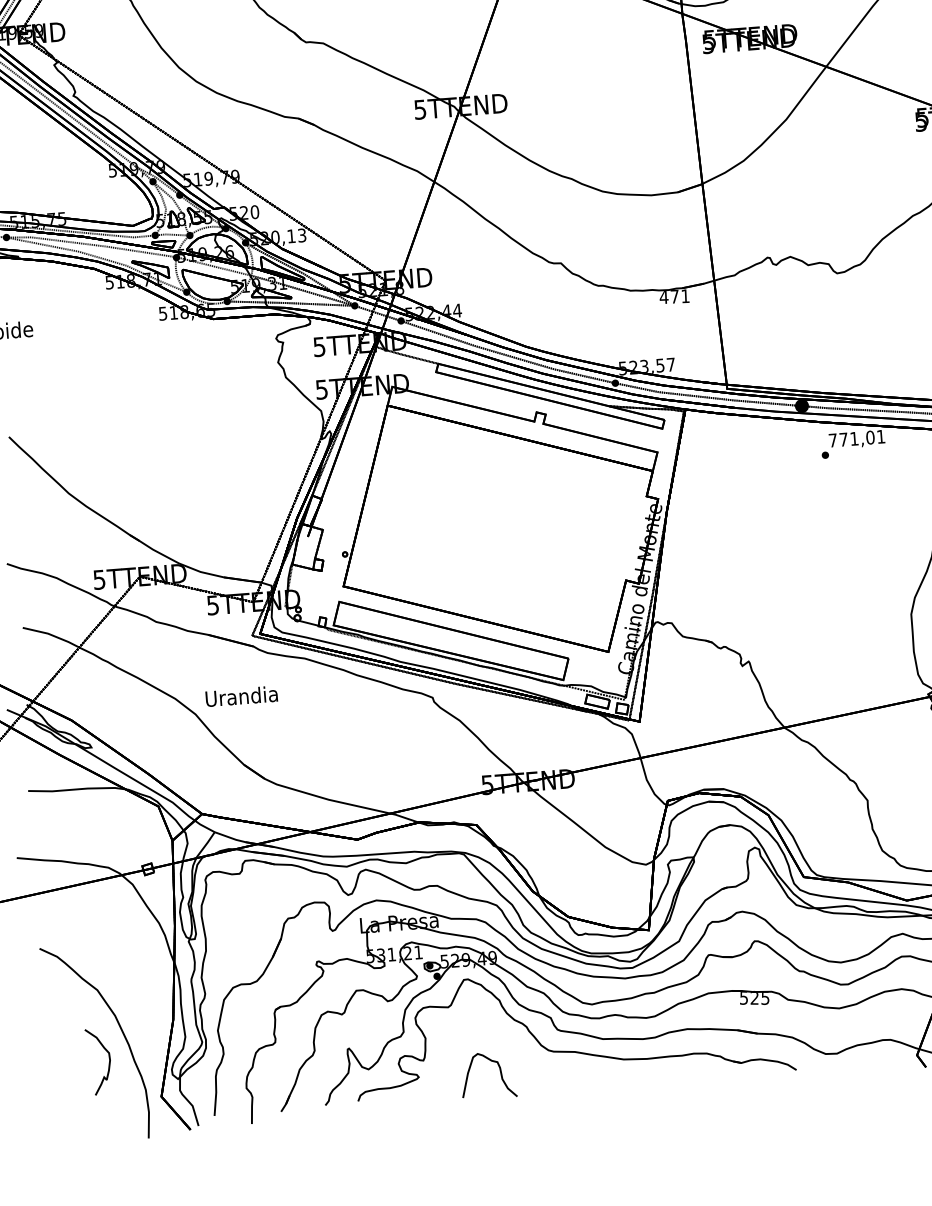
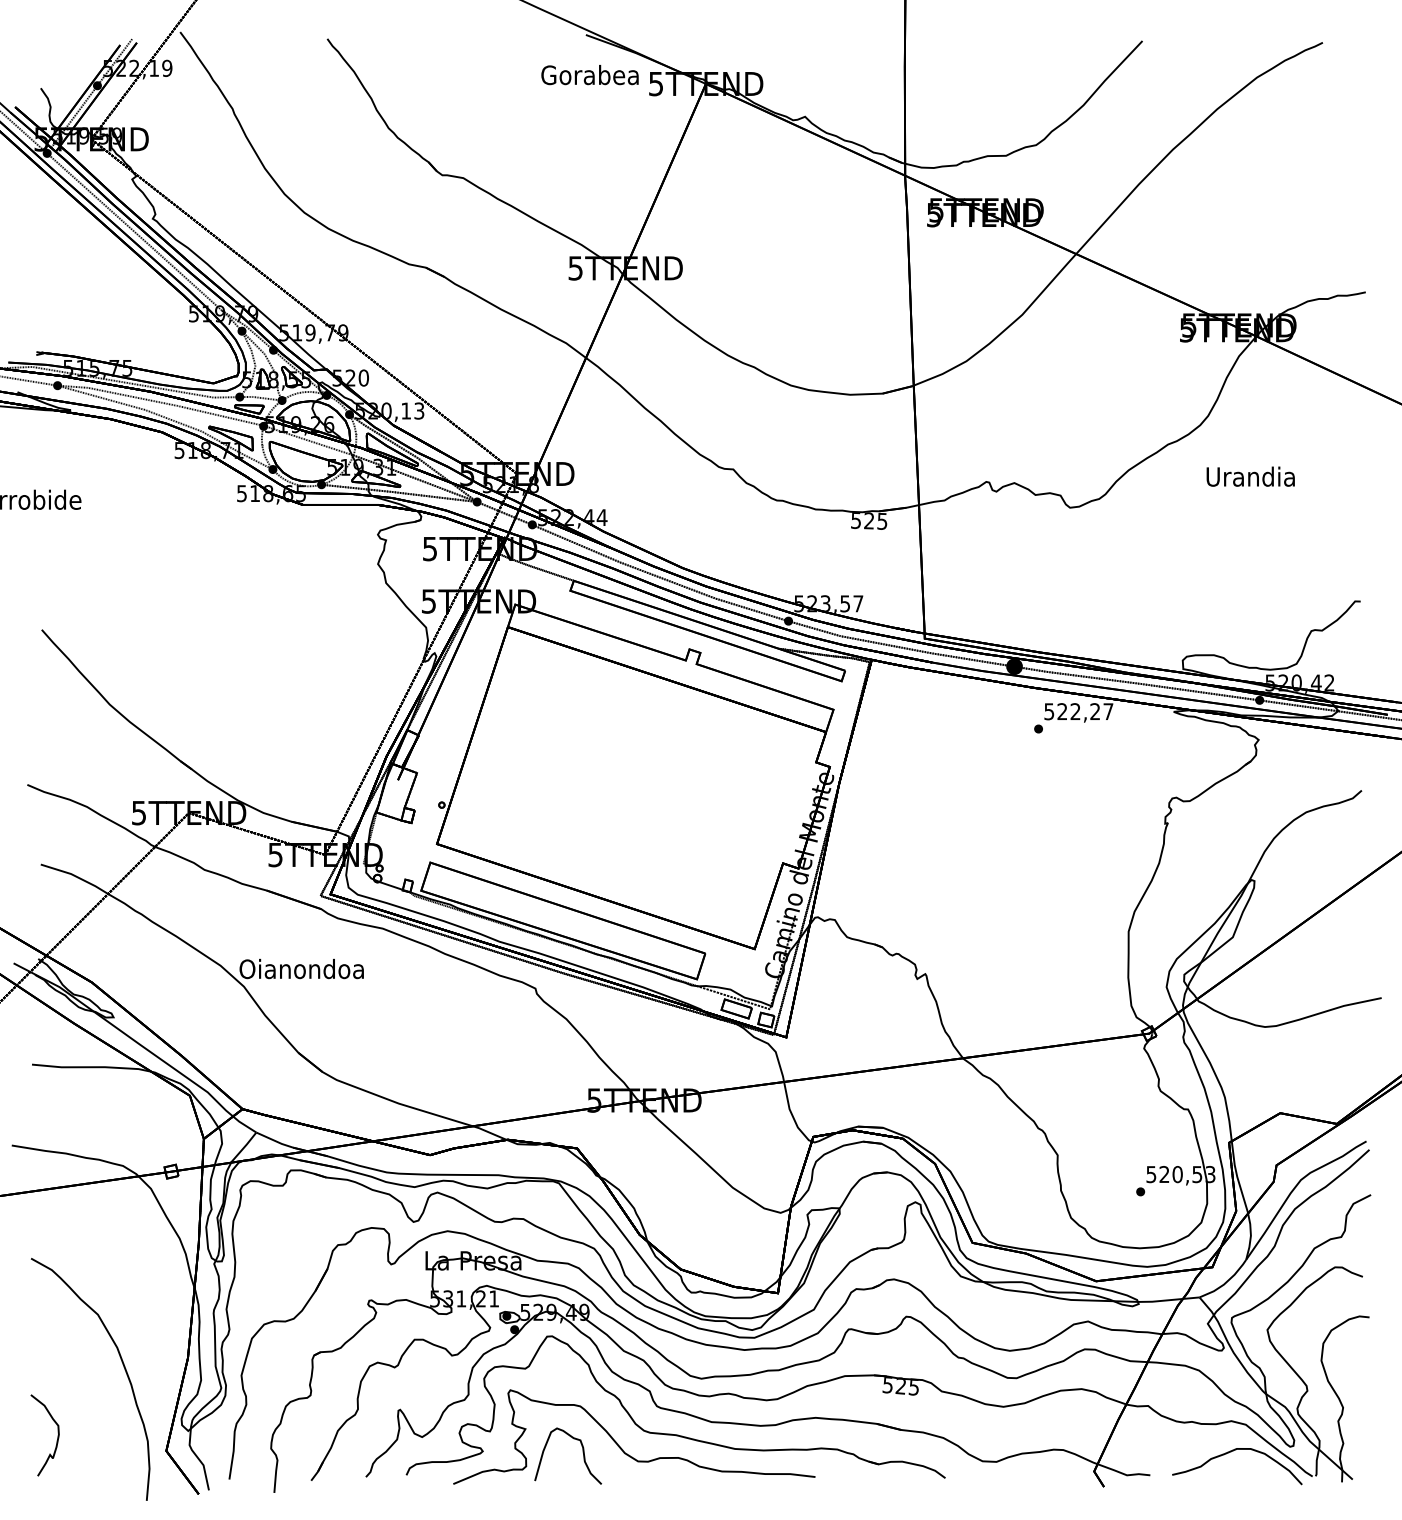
text: (674, 296) -> (868, 520), 471 -> 525
text: (856, 438) -> (1078, 711), 771,01 -> 522,27
text: (241, 696) -> (301, 968), Urandia -> Oianondoa
curve: (109, 1061) -> (57, 1435), moved
part: (532, 1066) -> (622, 1448), added

